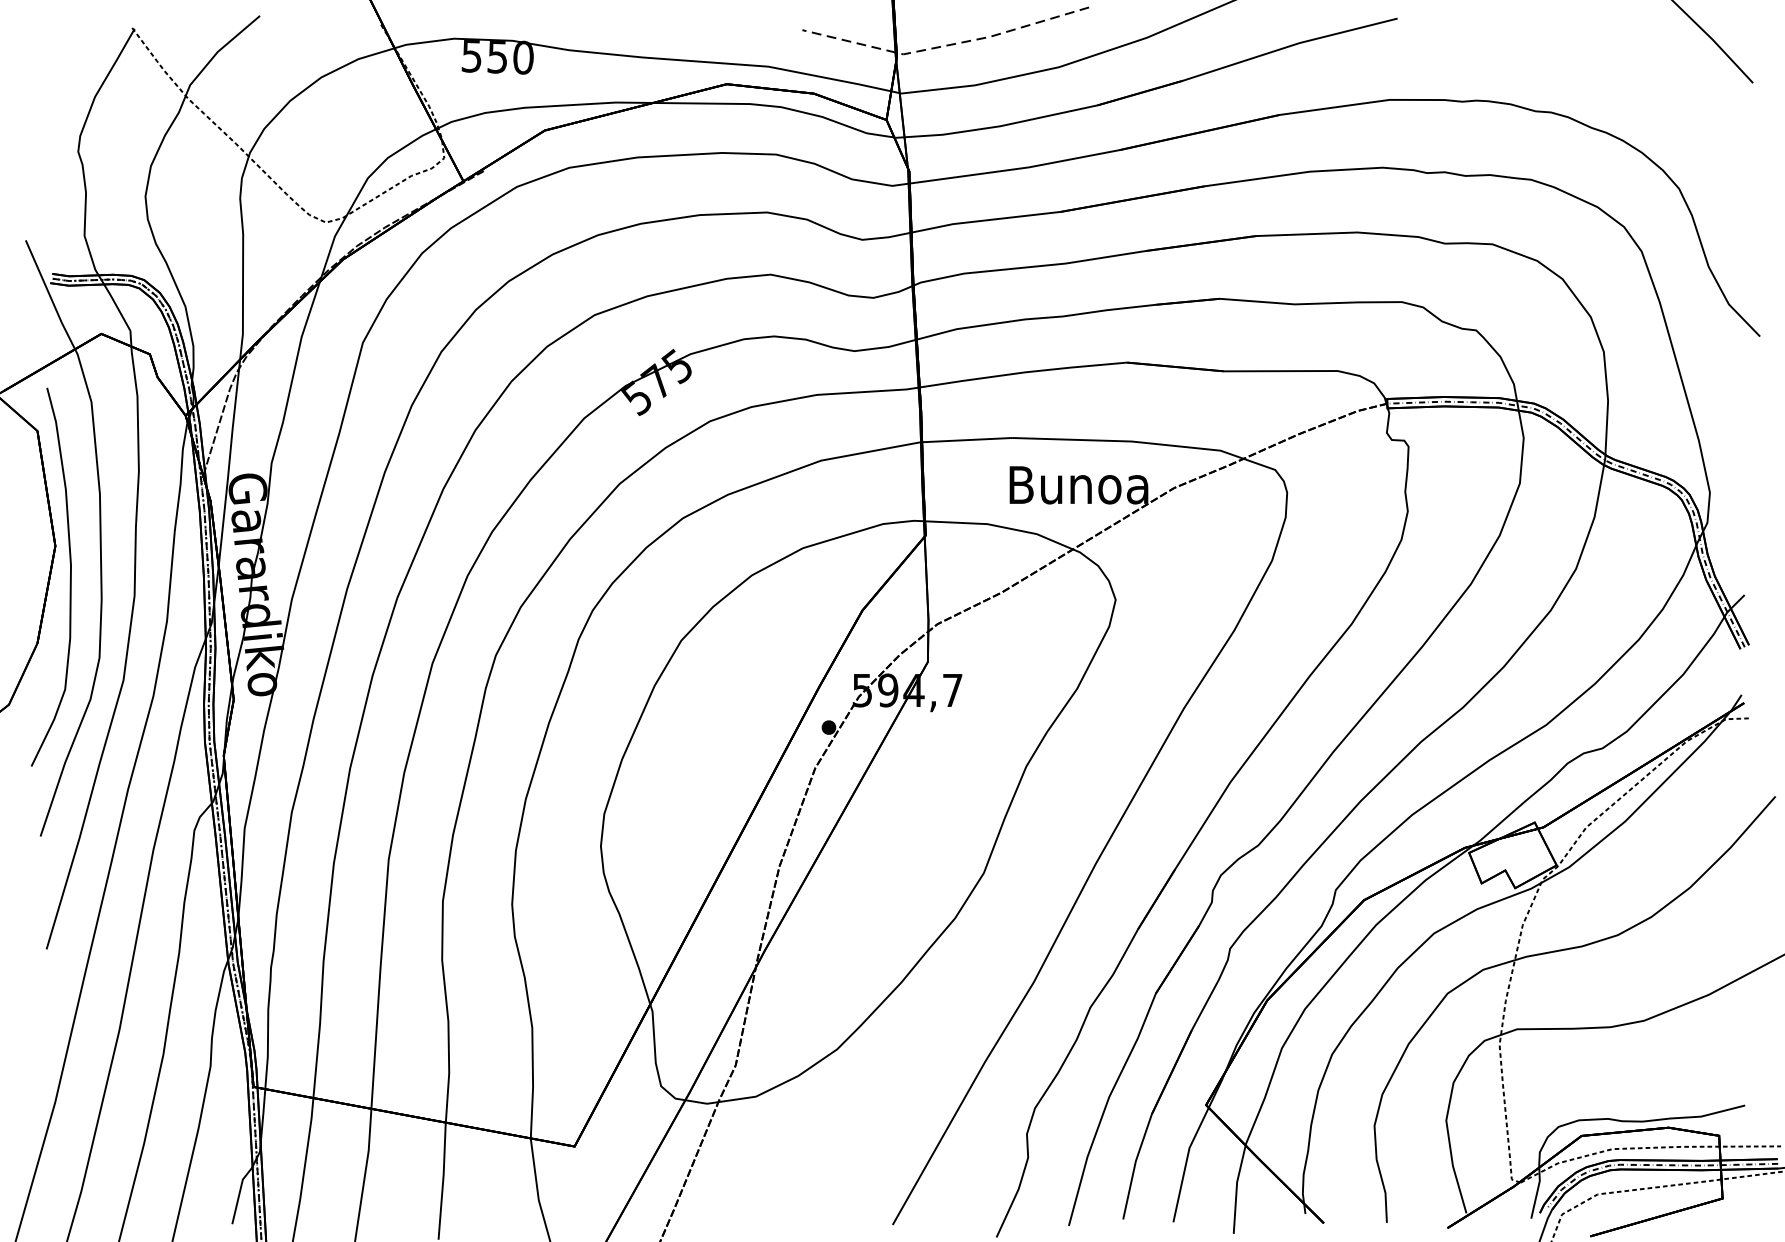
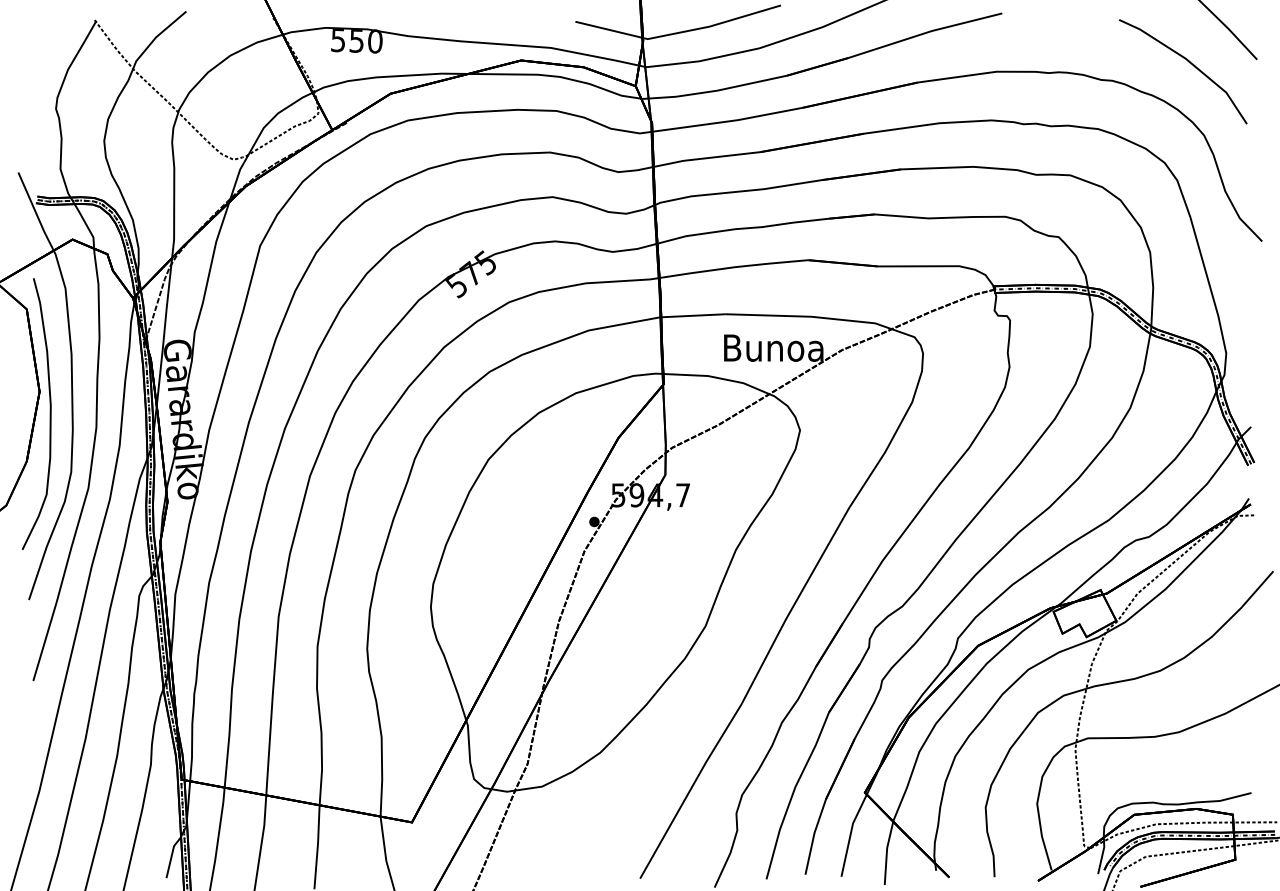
line: (946, 45) -> (678, 32), dashed -> solid
line: (1658, 88) -> (1189, 63), added

